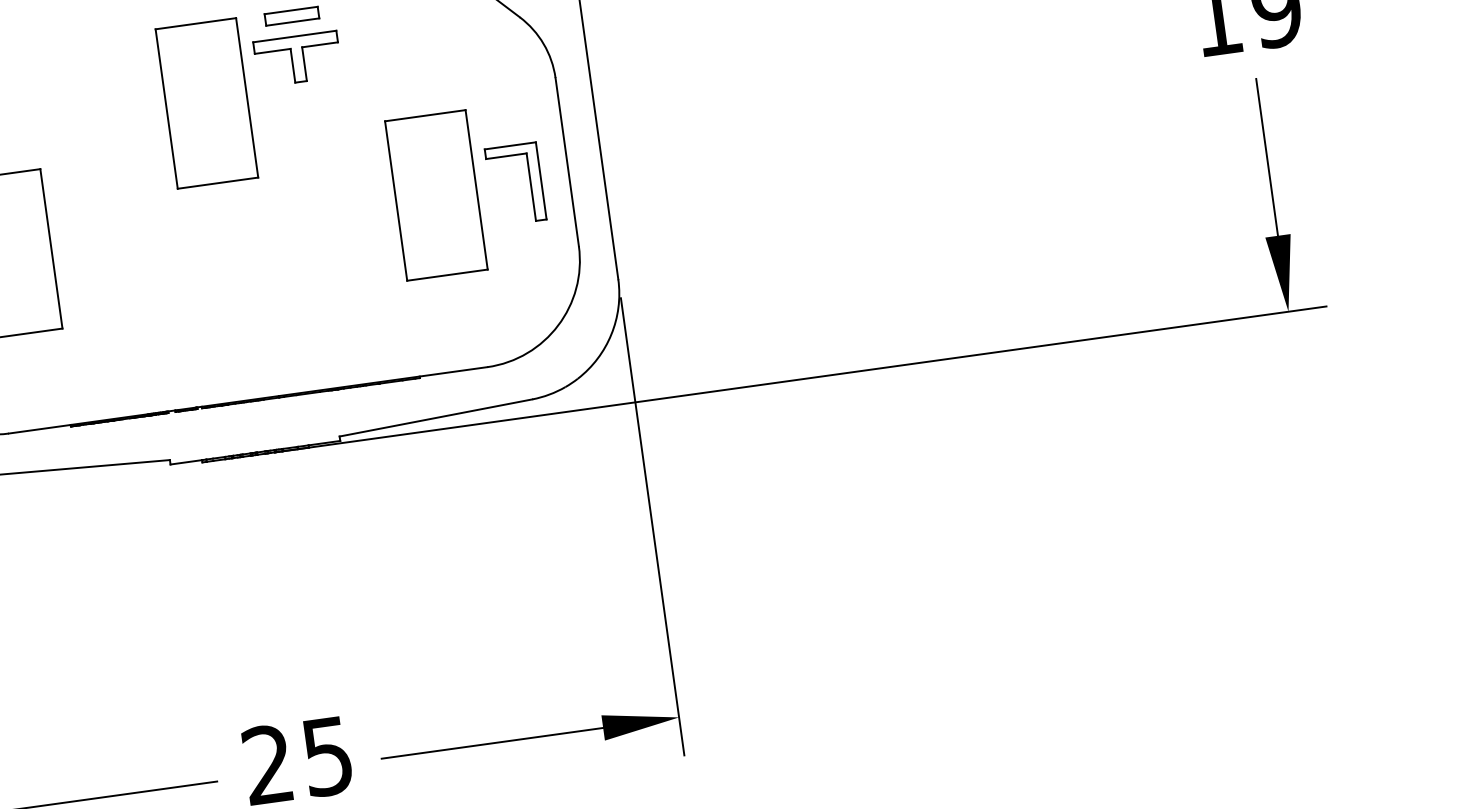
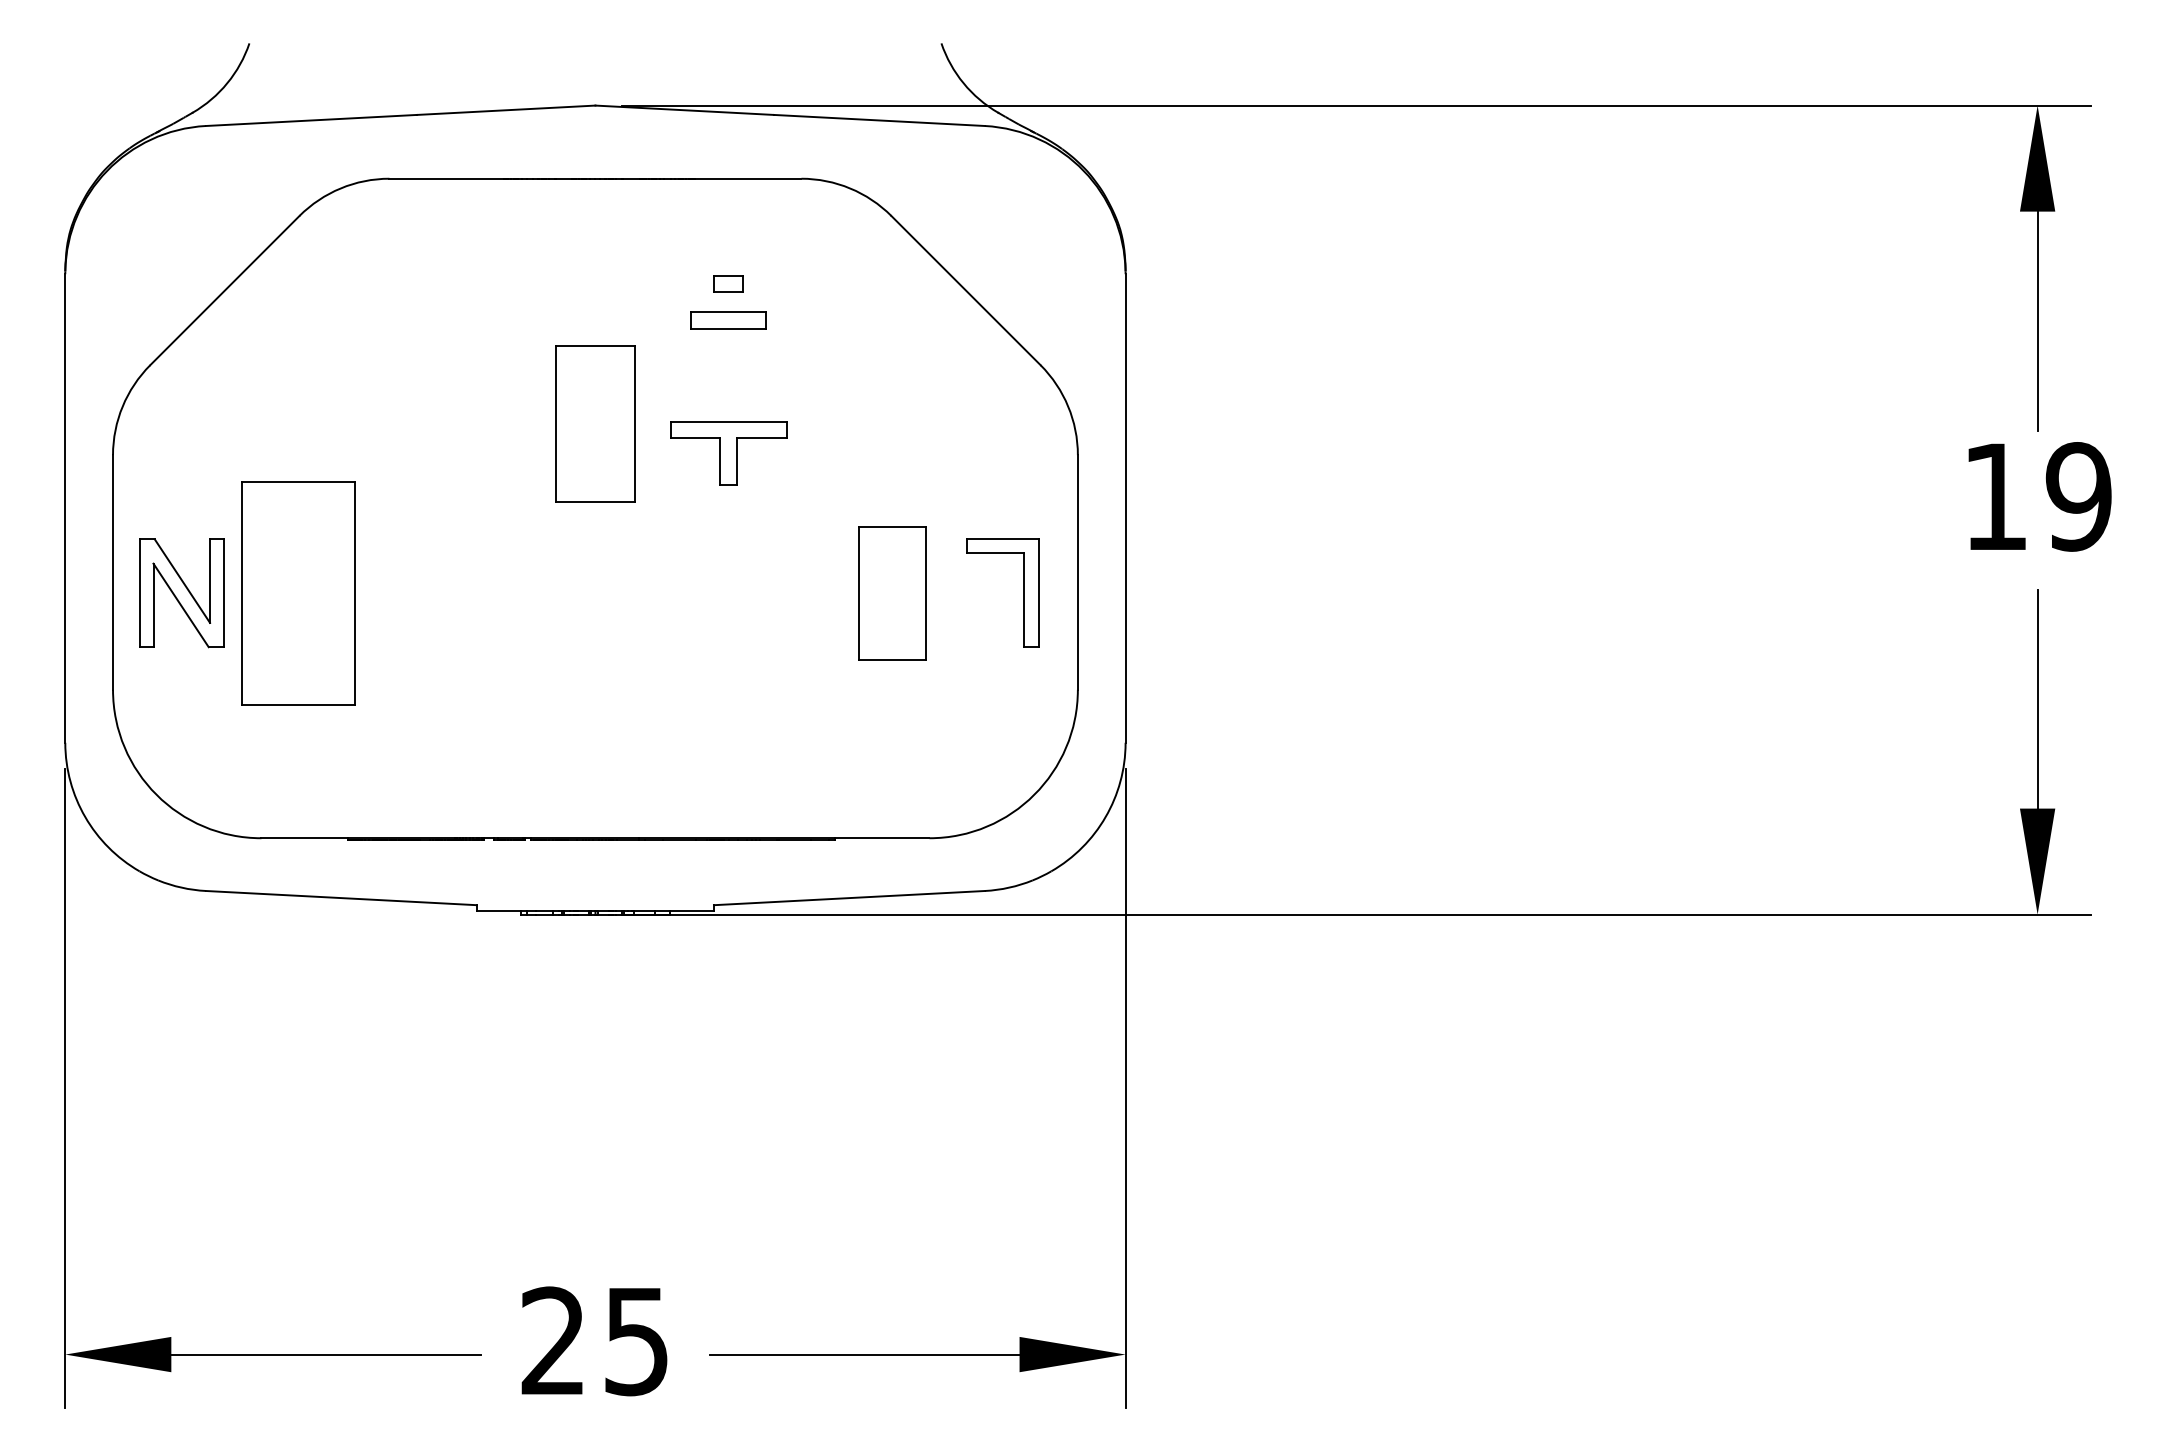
part: (297, 59) -> (728, 453), moved
part: (206, 103) -> (595, 423), size x0.7
part: (436, 195) -> (892, 593), size x0.6

